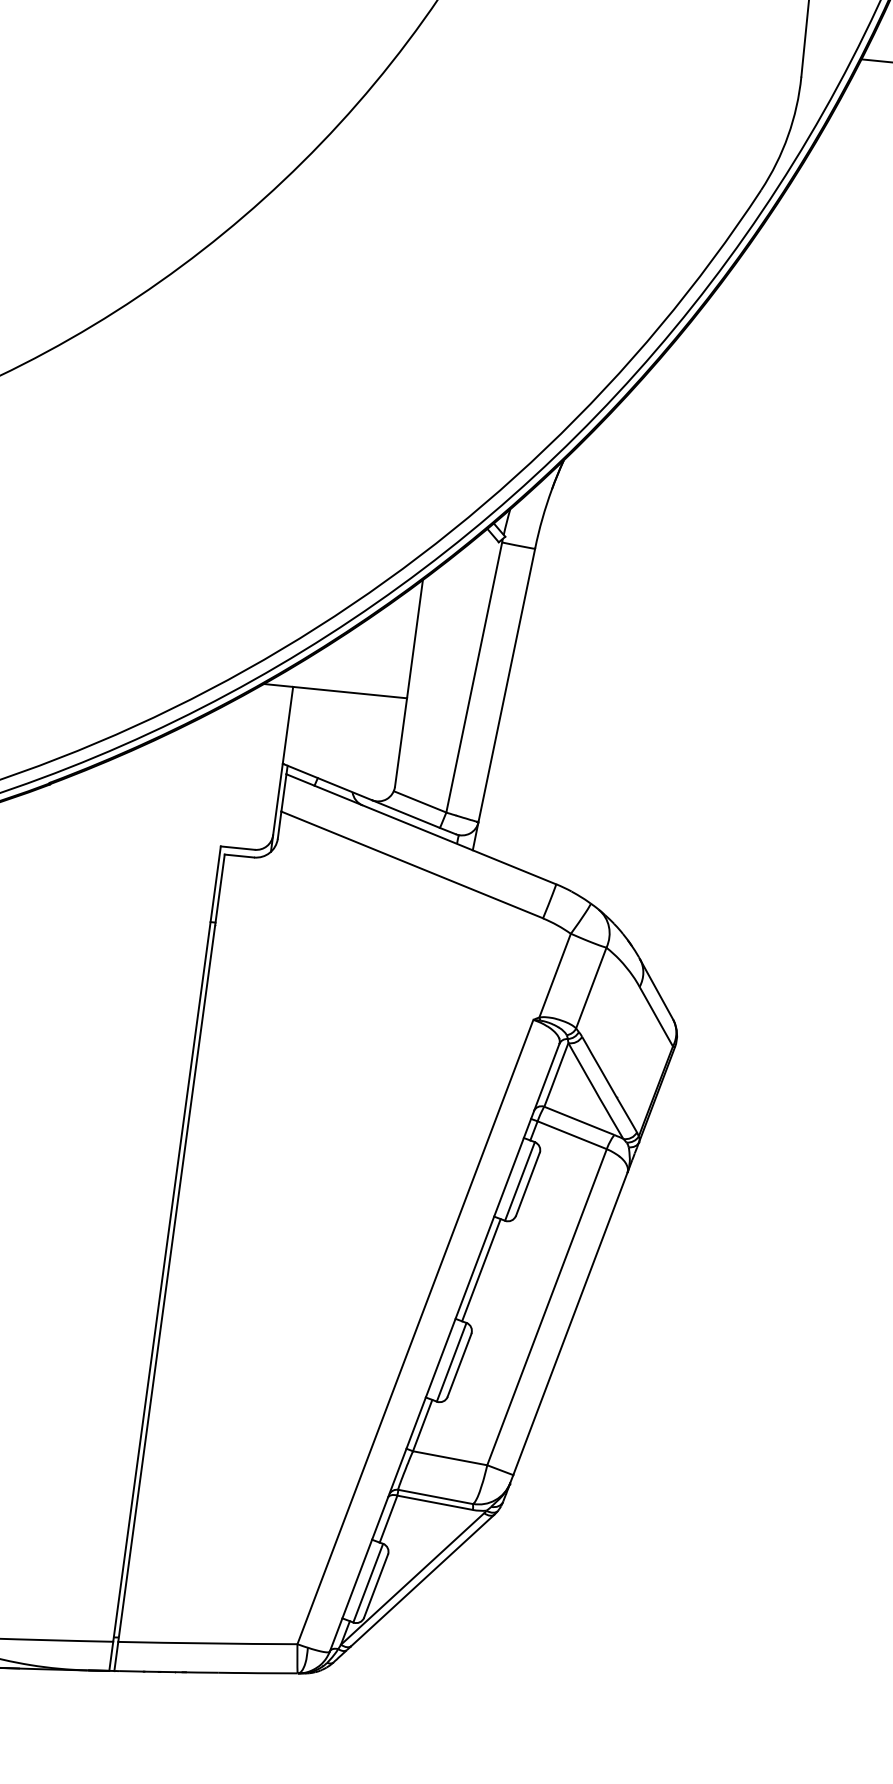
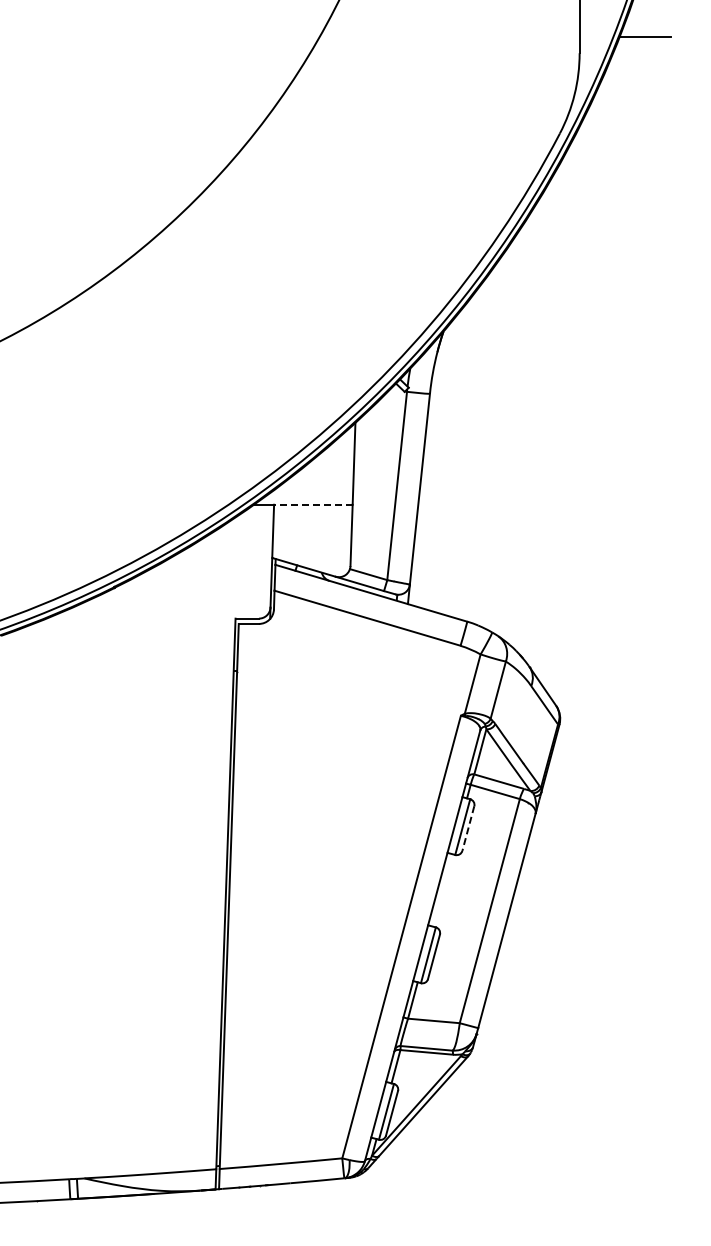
line: (348, 692) -> (312, 504), solid -> dashed
line: (527, 1185) -> (468, 829), solid -> dashed
line: (481, 1270) -> (442, 890), removed

